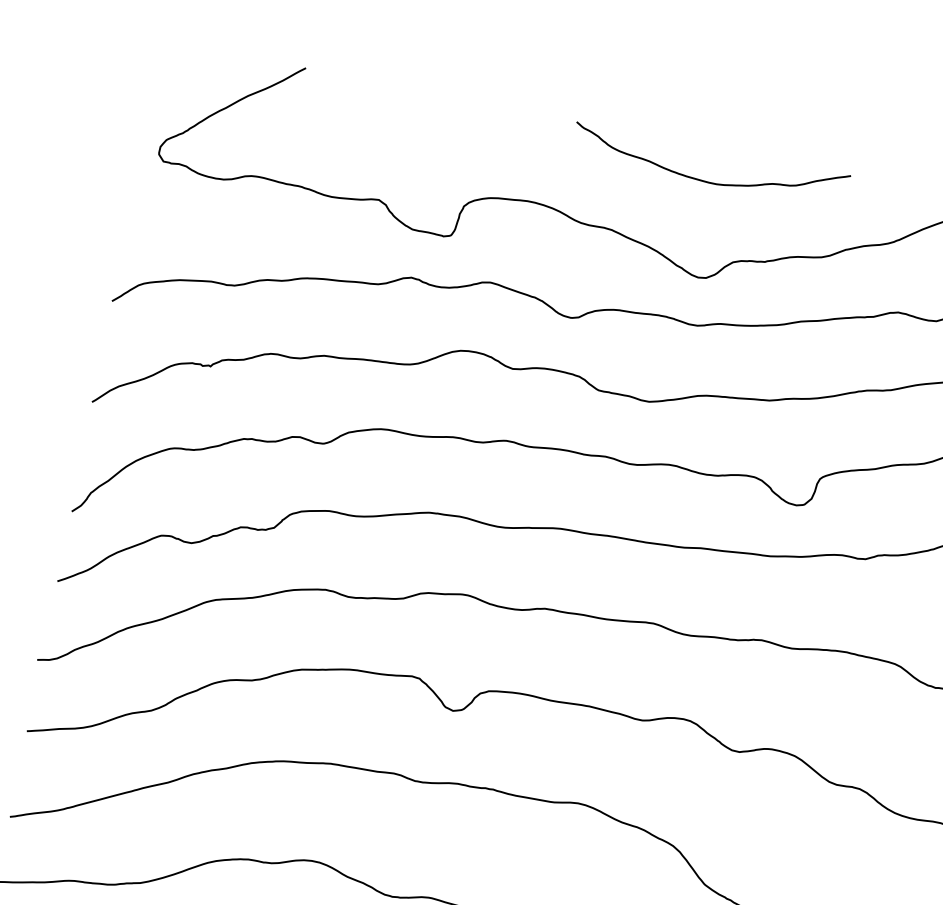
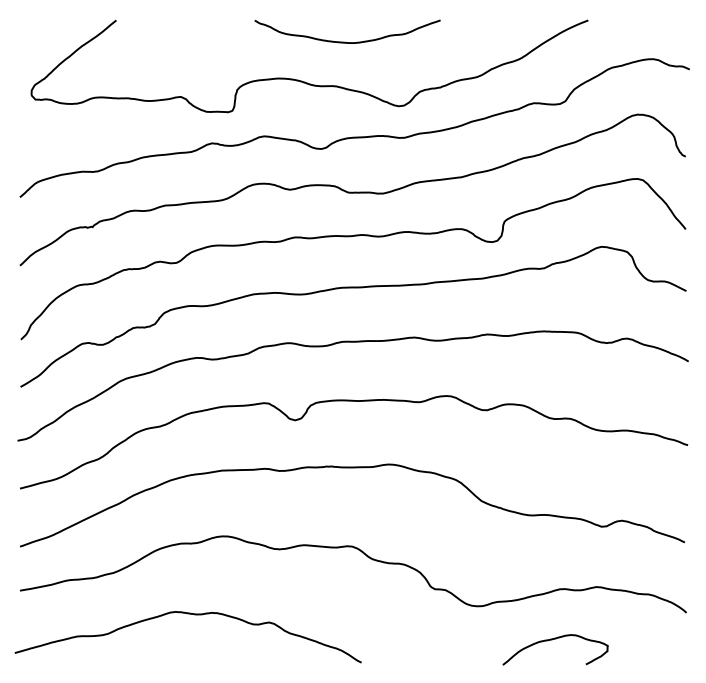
curve: (704, 179) -> (345, 41), moved

